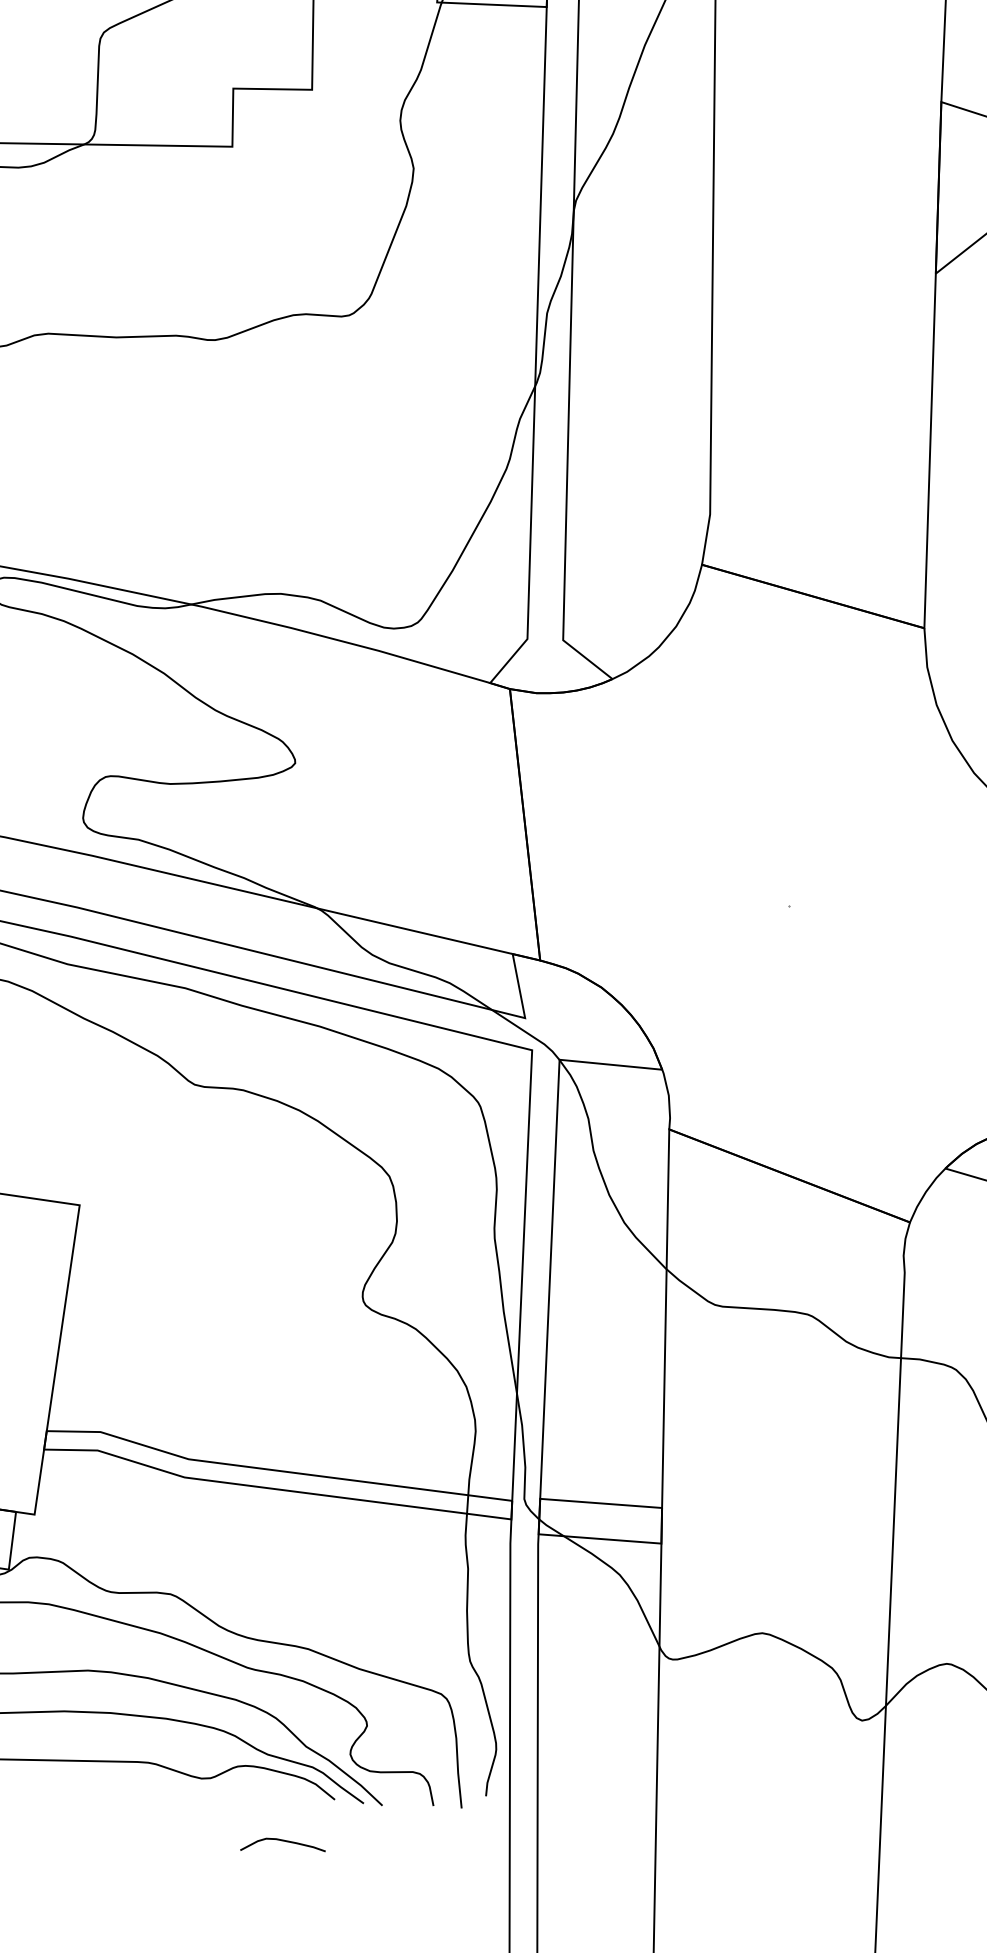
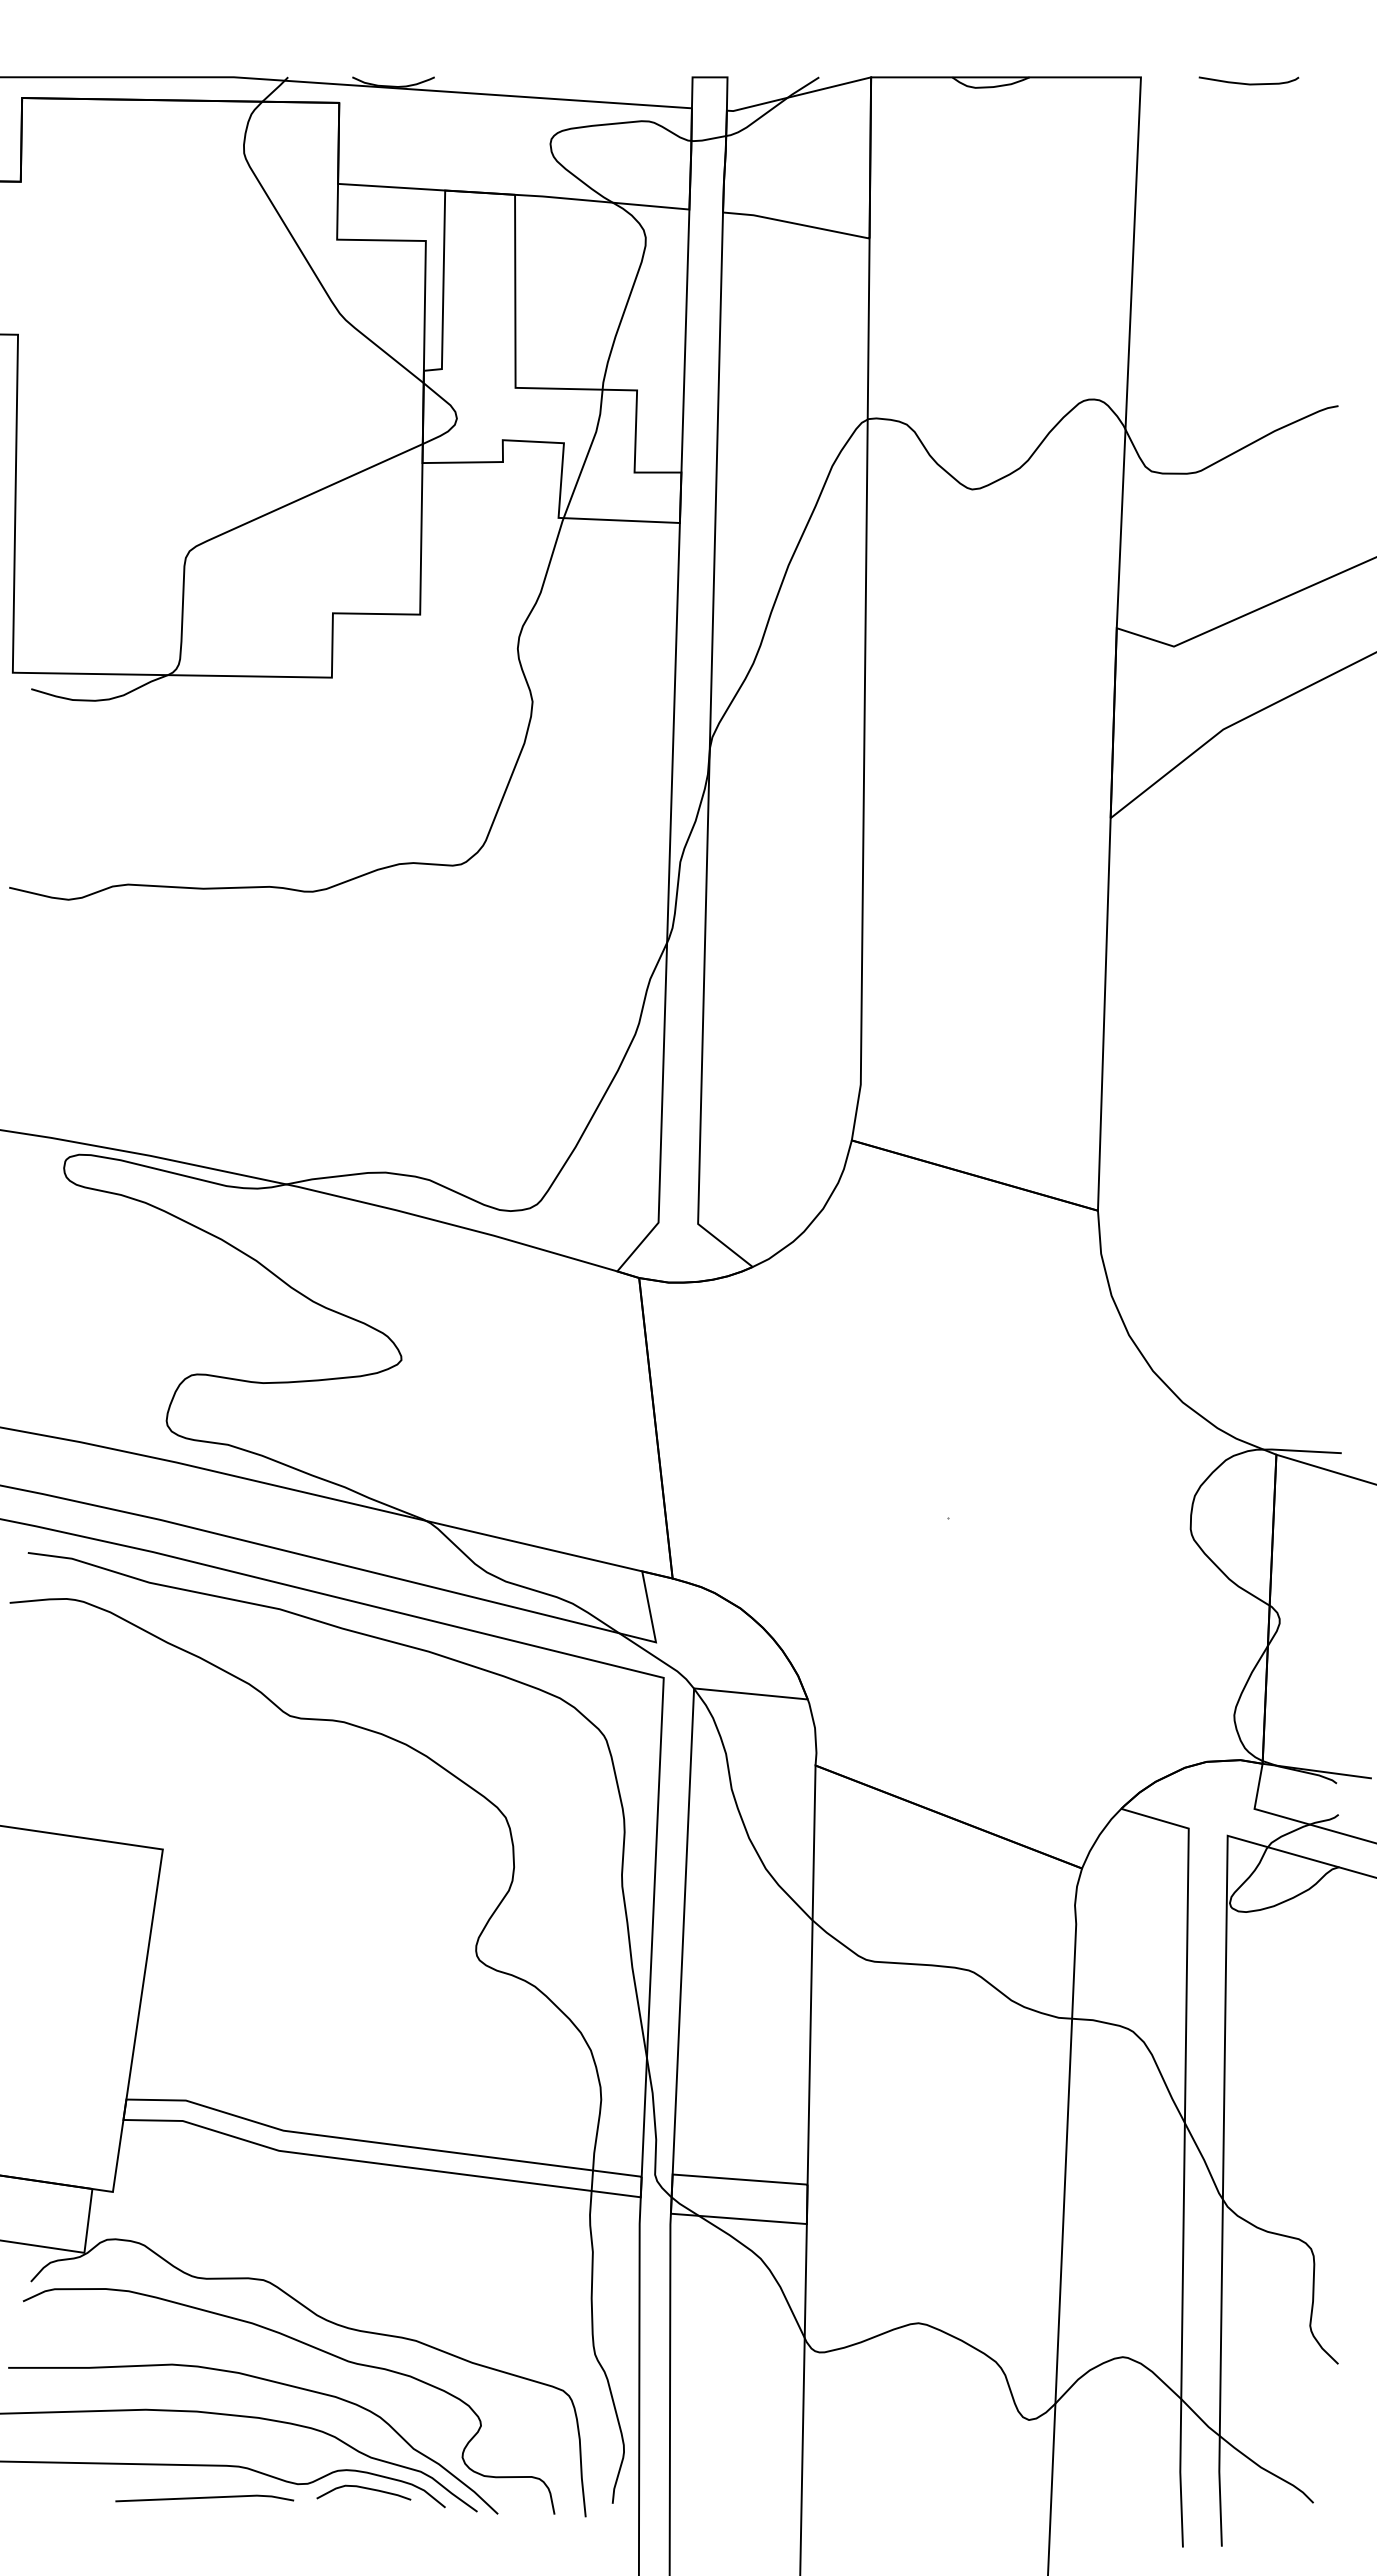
line: (117, 1791) -> (204, 2498), added
curve: (282, 1841) -> (363, 2488), moved

